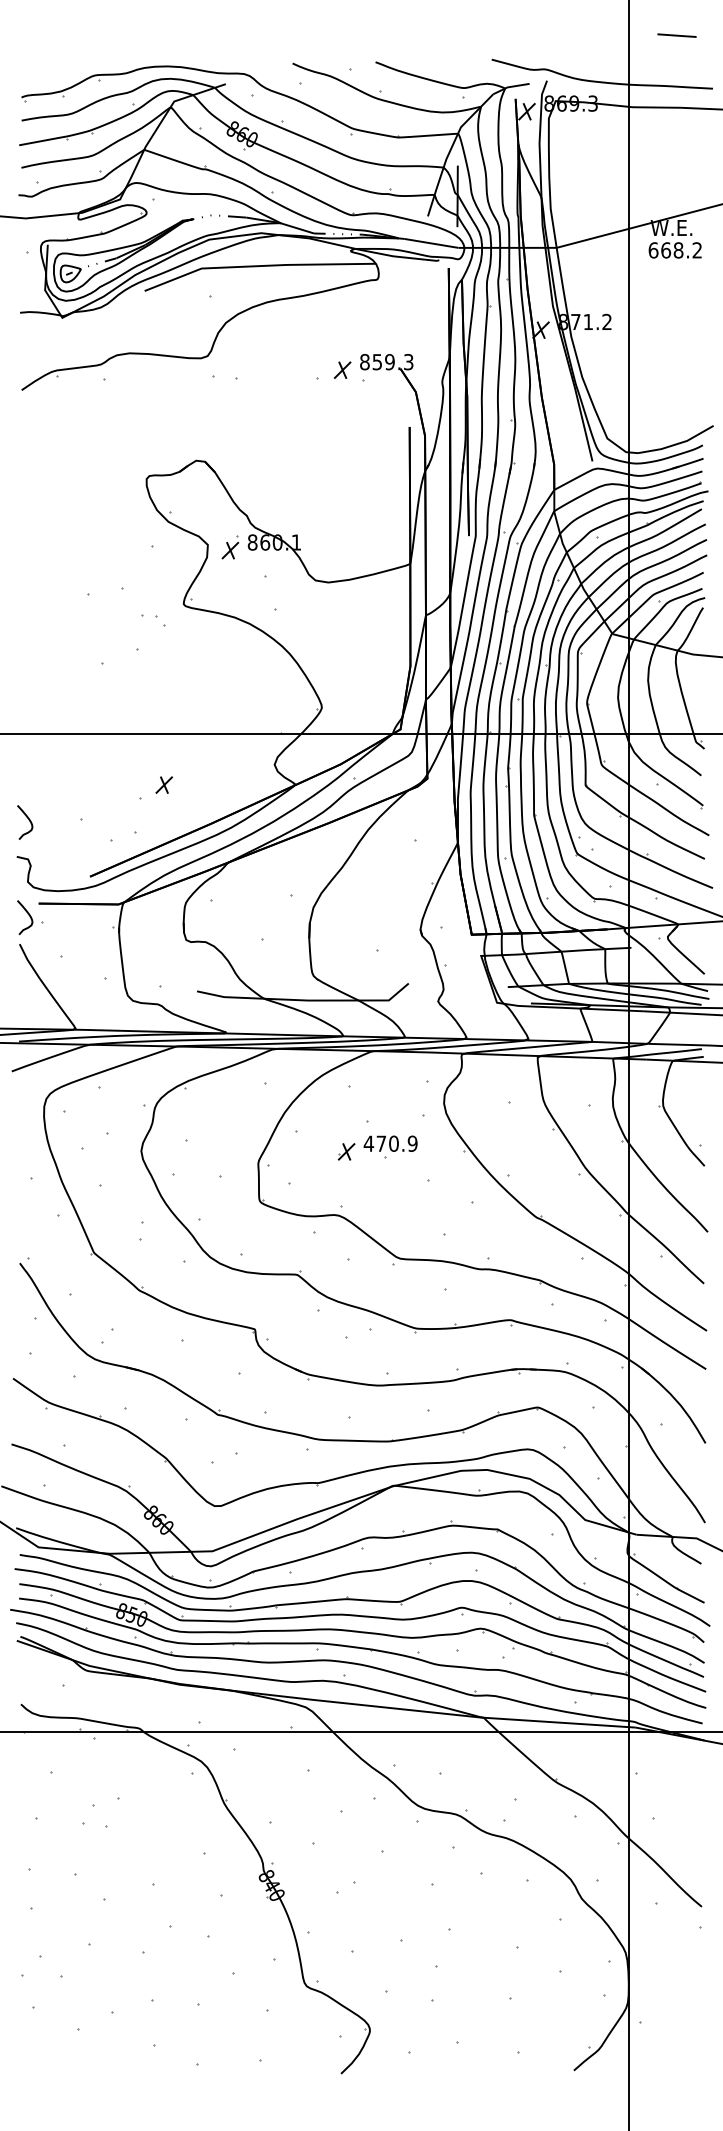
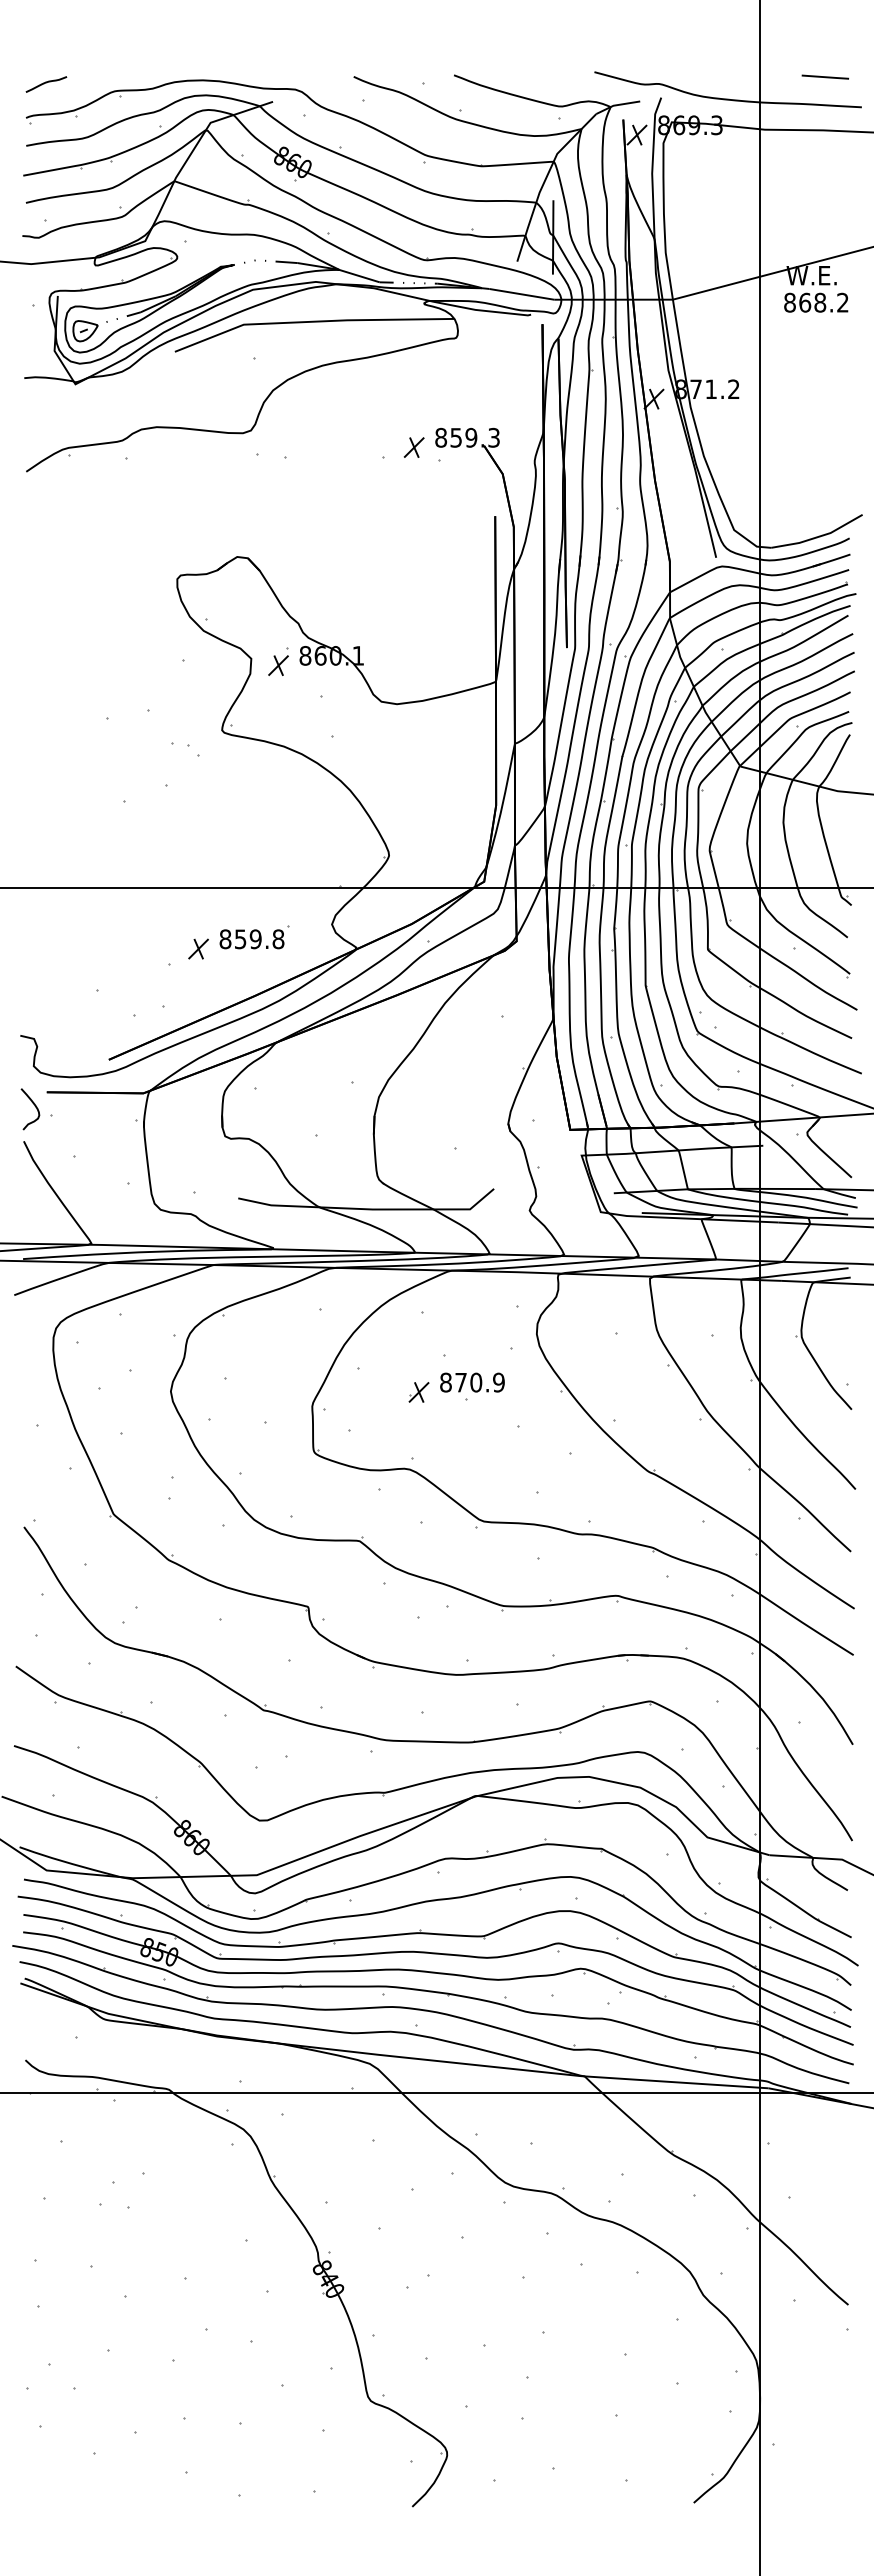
line: (676, 35) -> (824, 76), moved
curve: (38, 69) -> (46, 83), added
text: (653, 250) -> (790, 302), 668.2 -> 868.2
part: (210, 775) -> (254, 937), added
curve: (28, 820) -> (34, 991), removed
text: (368, 1143) -> (445, 1382), 470.9 -> 870.9

